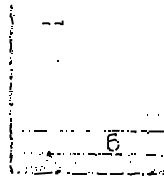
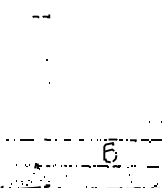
part: (52, 22) -> (40, 15), size x0.71
part: (66, 130) -> (56, 139), size x1.67

